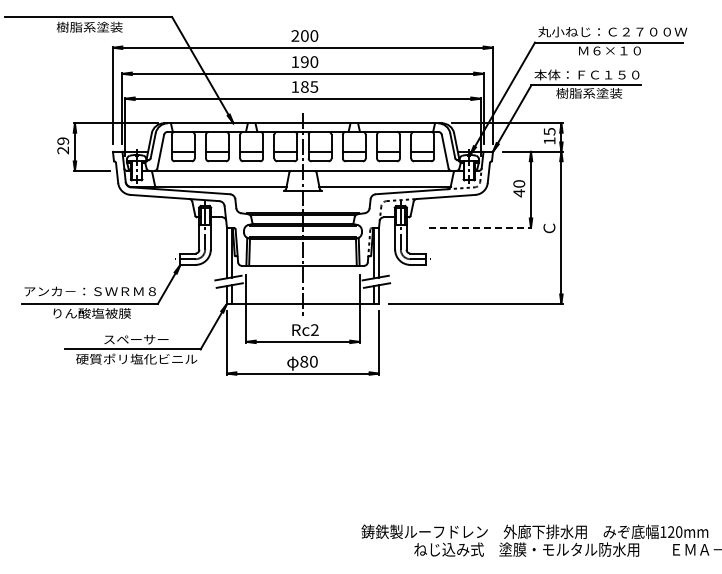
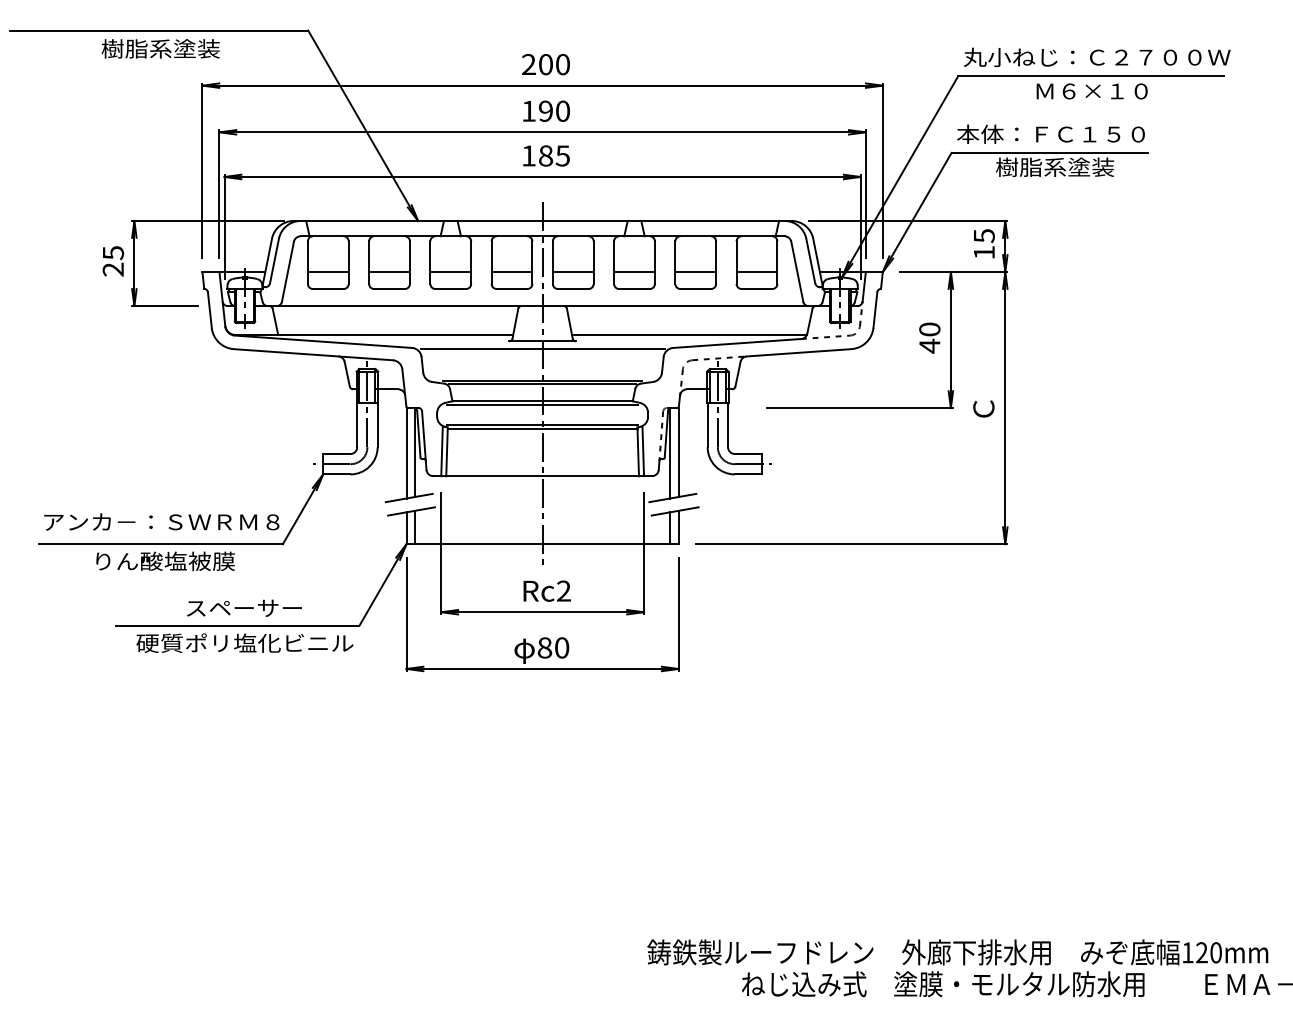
text: (62, 141) -> (112, 253), 29 -> 25
line: (302, 194) -> (541, 348), added
line: (480, 227) -> (860, 407), dashed -> solid

